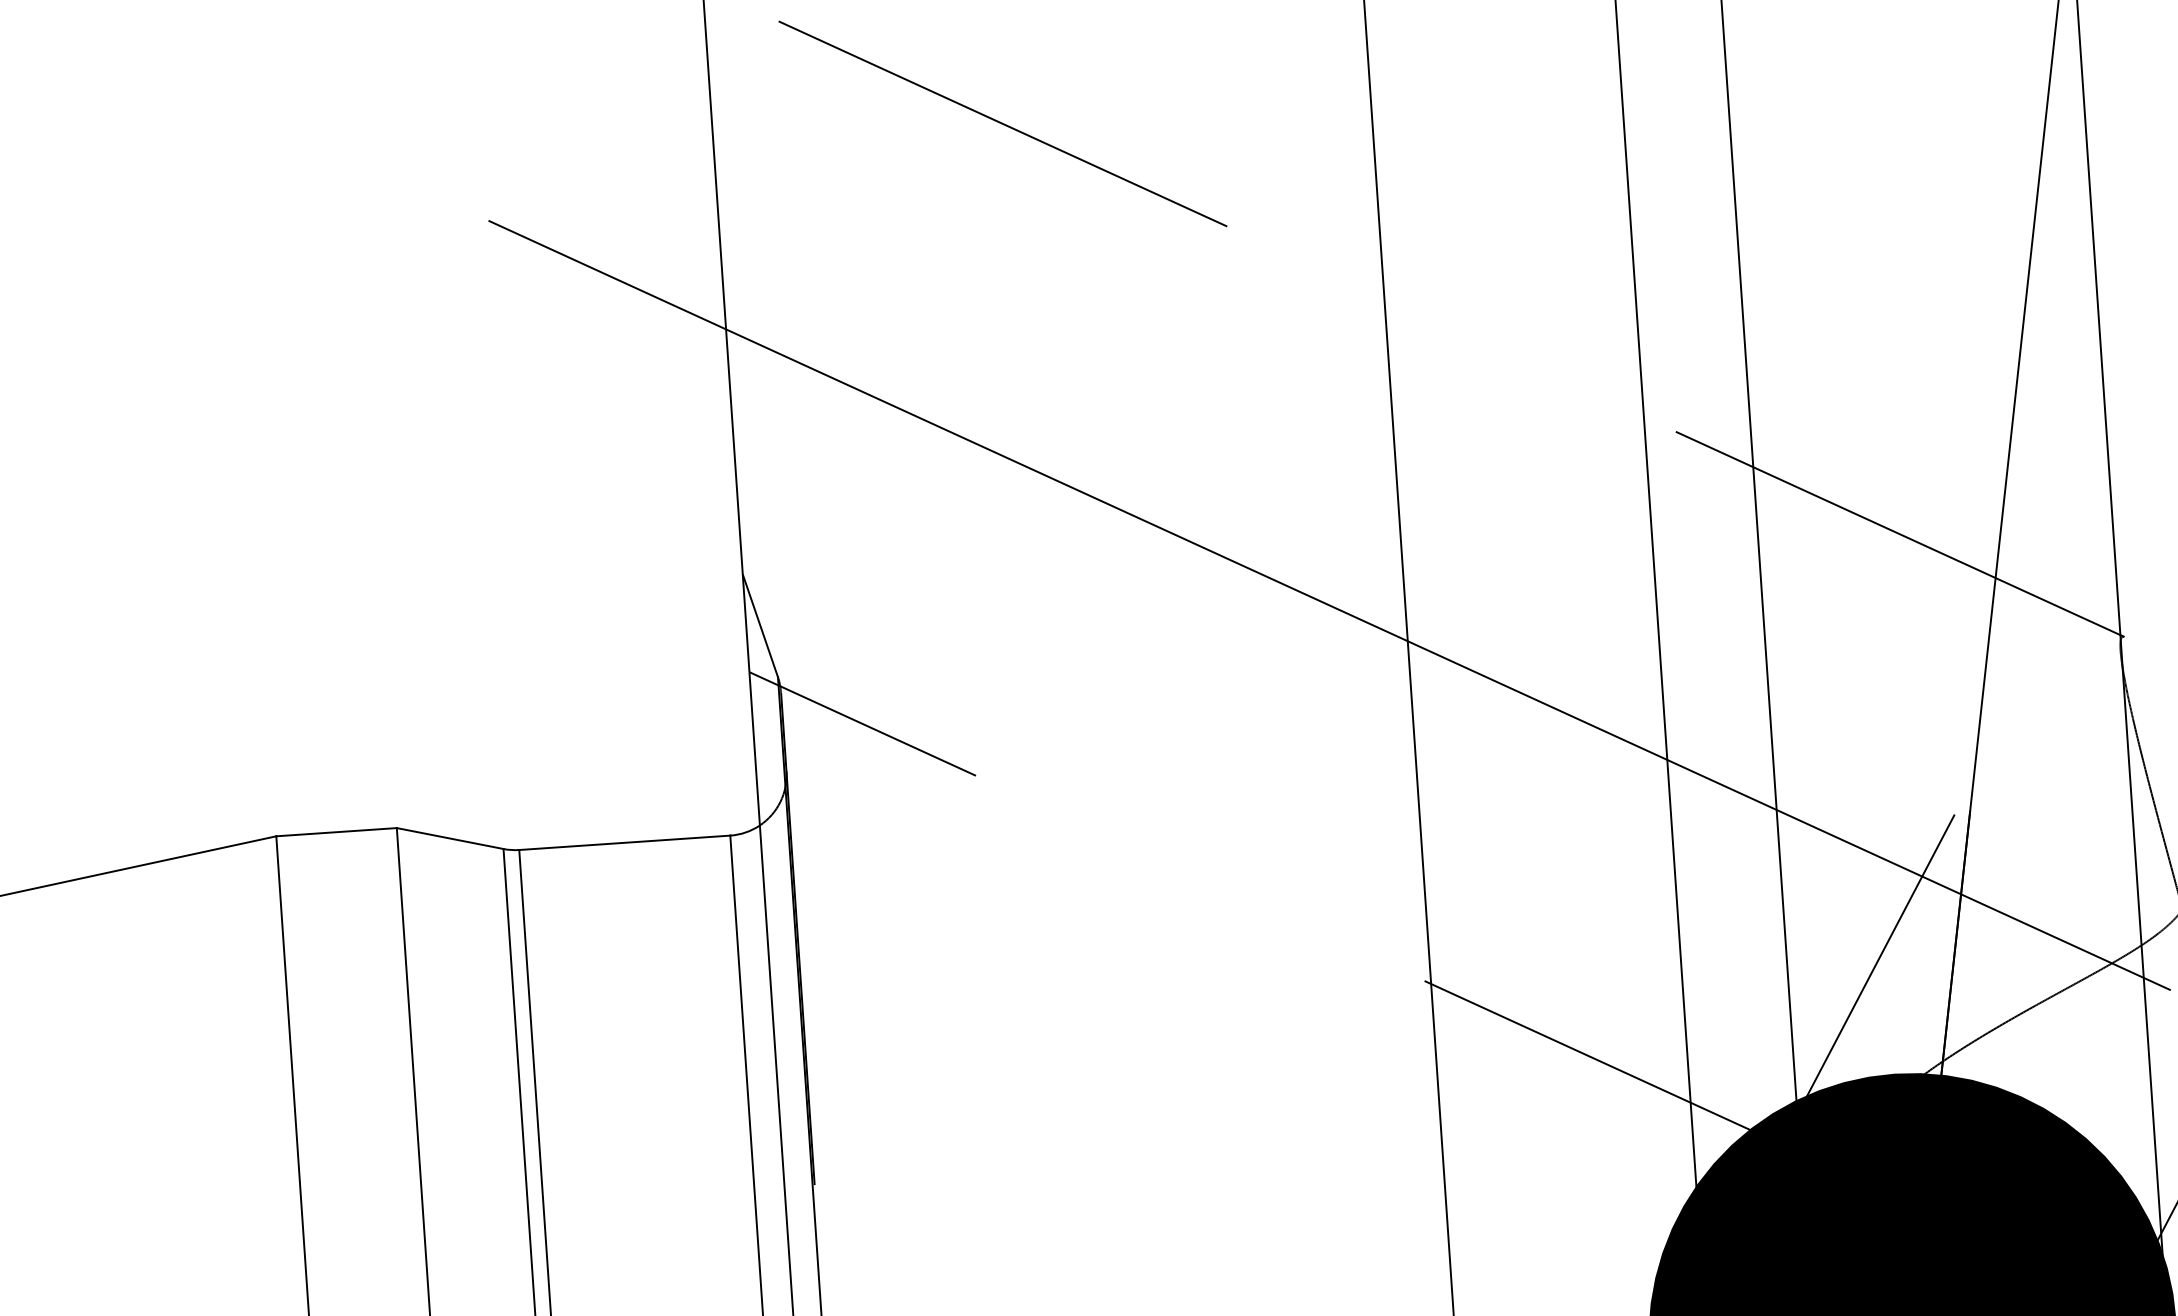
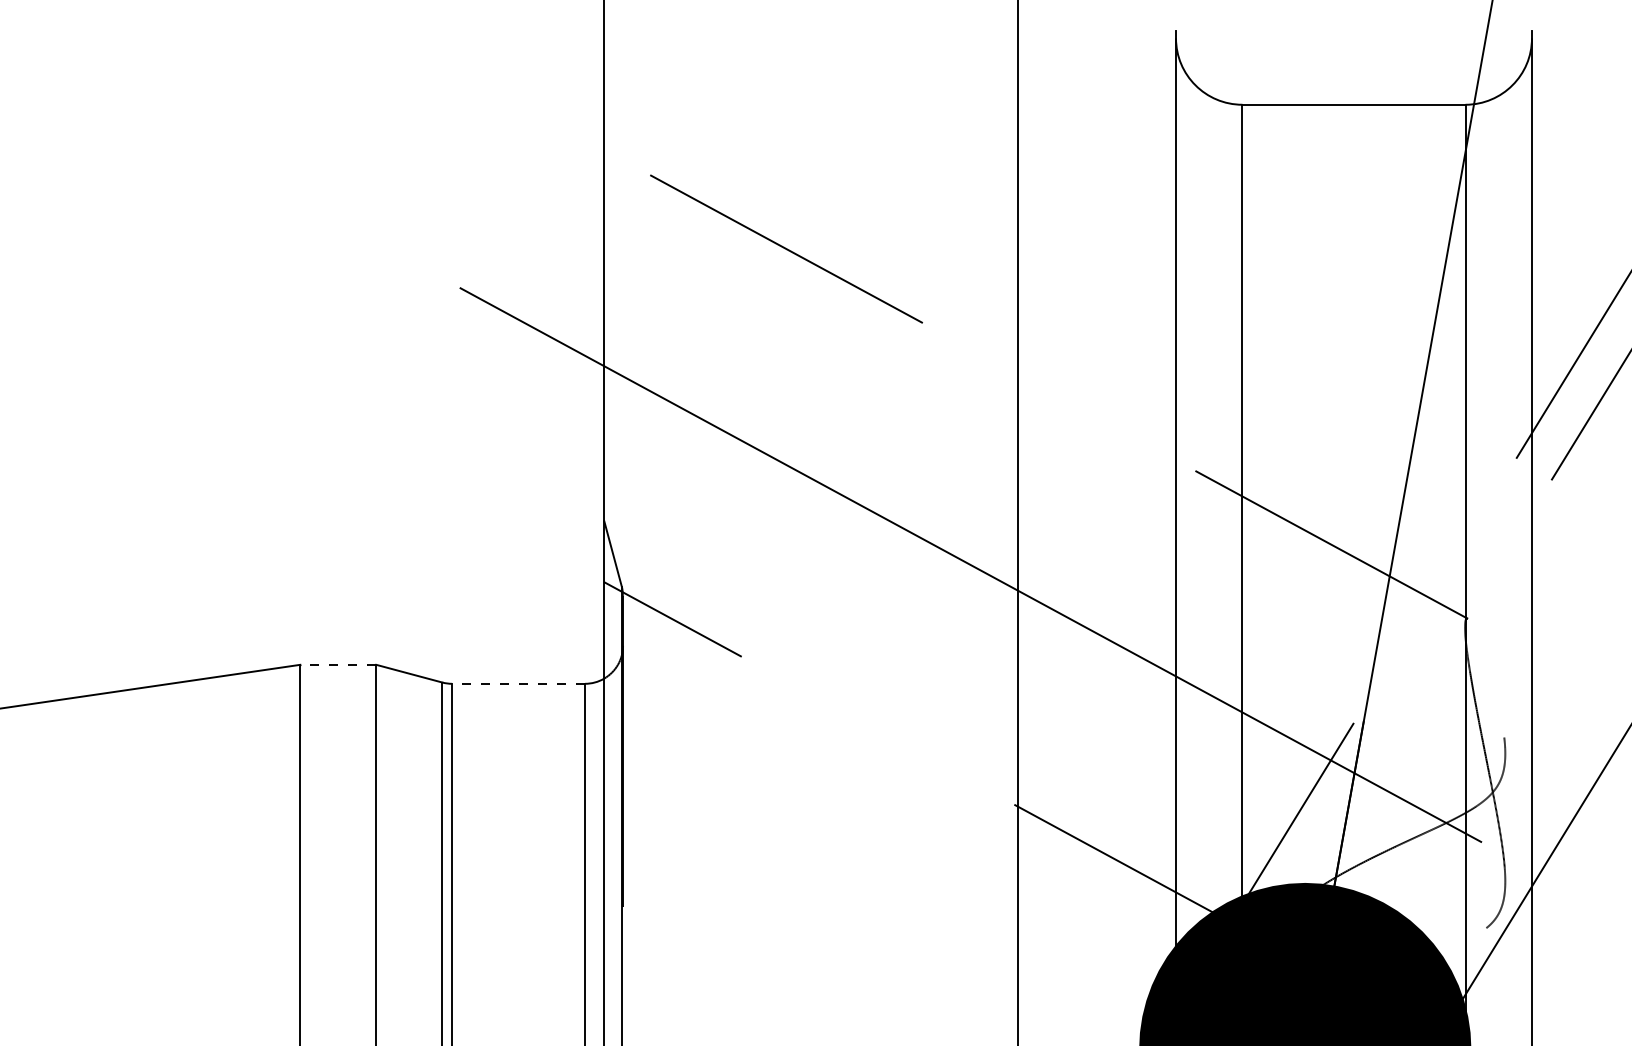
line: (336, 831) -> (338, 664), solid -> dashed
line: (624, 842) -> (518, 683), solid -> dashed

